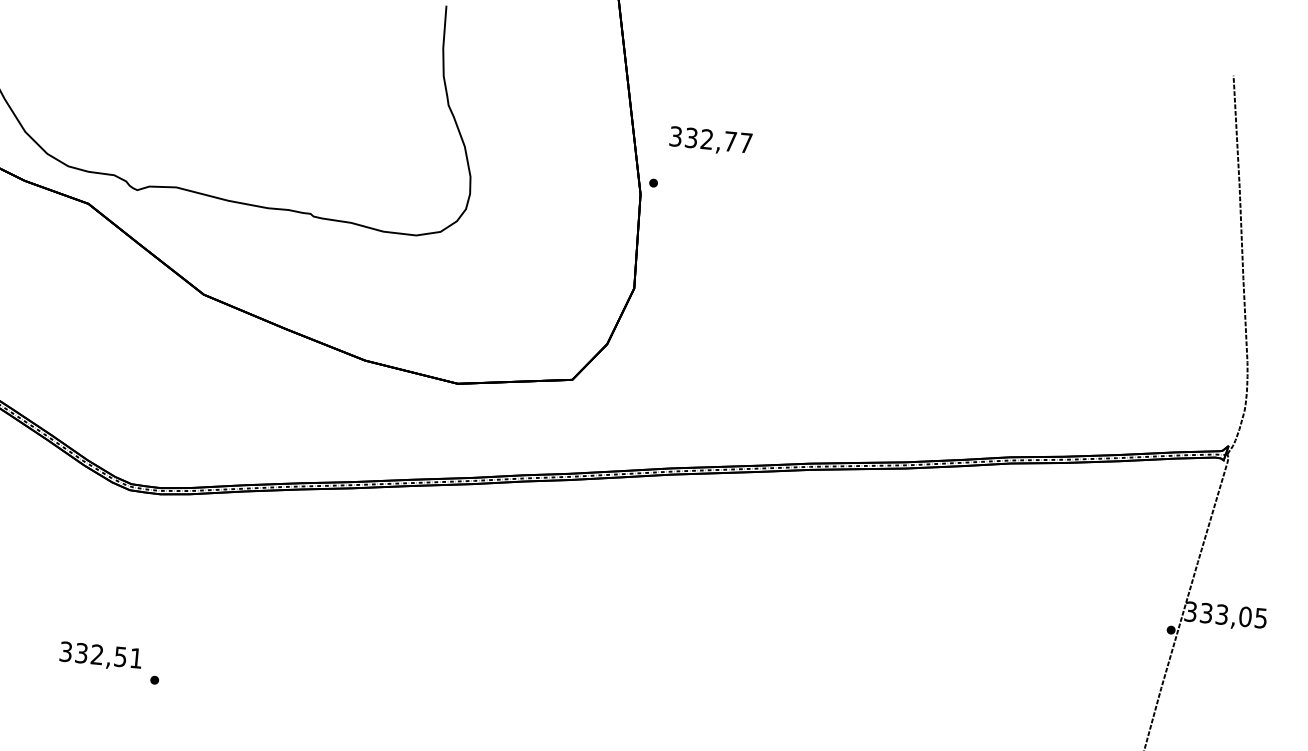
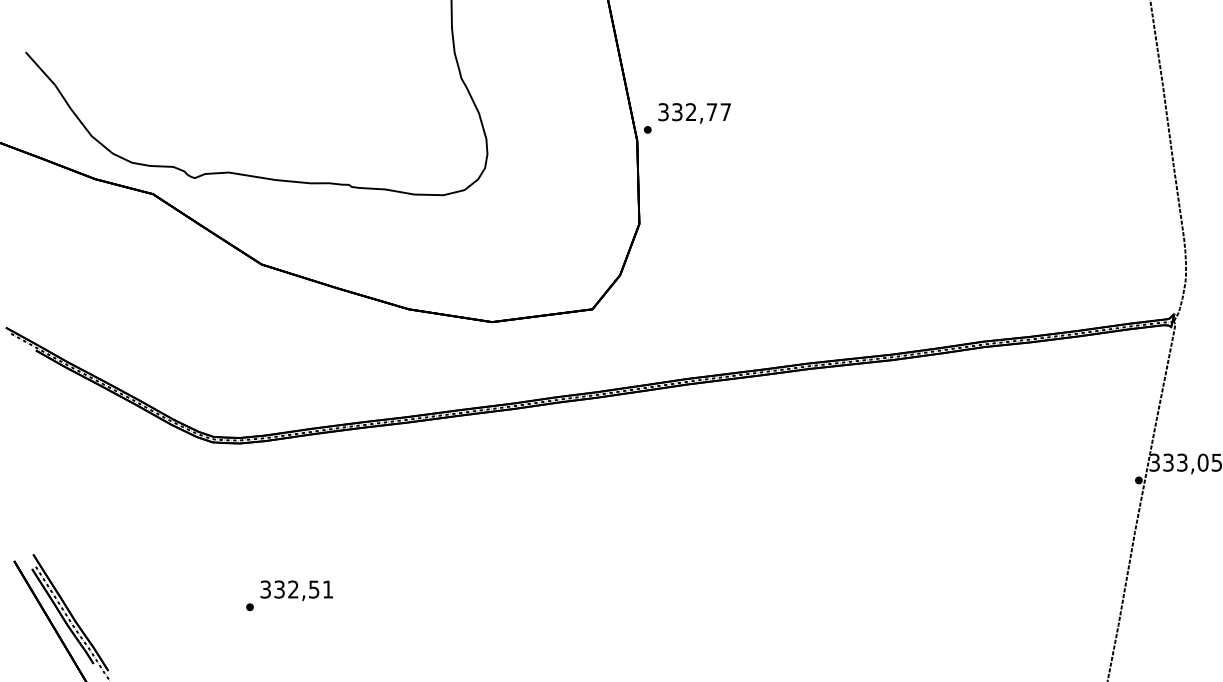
text: (710, 141) -> (694, 113), moved
text: (100, 656) -> (296, 590), moved

